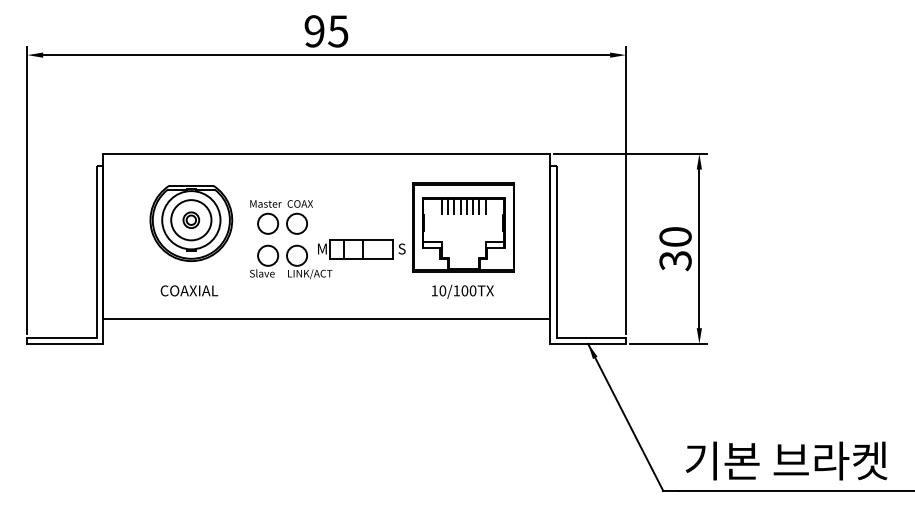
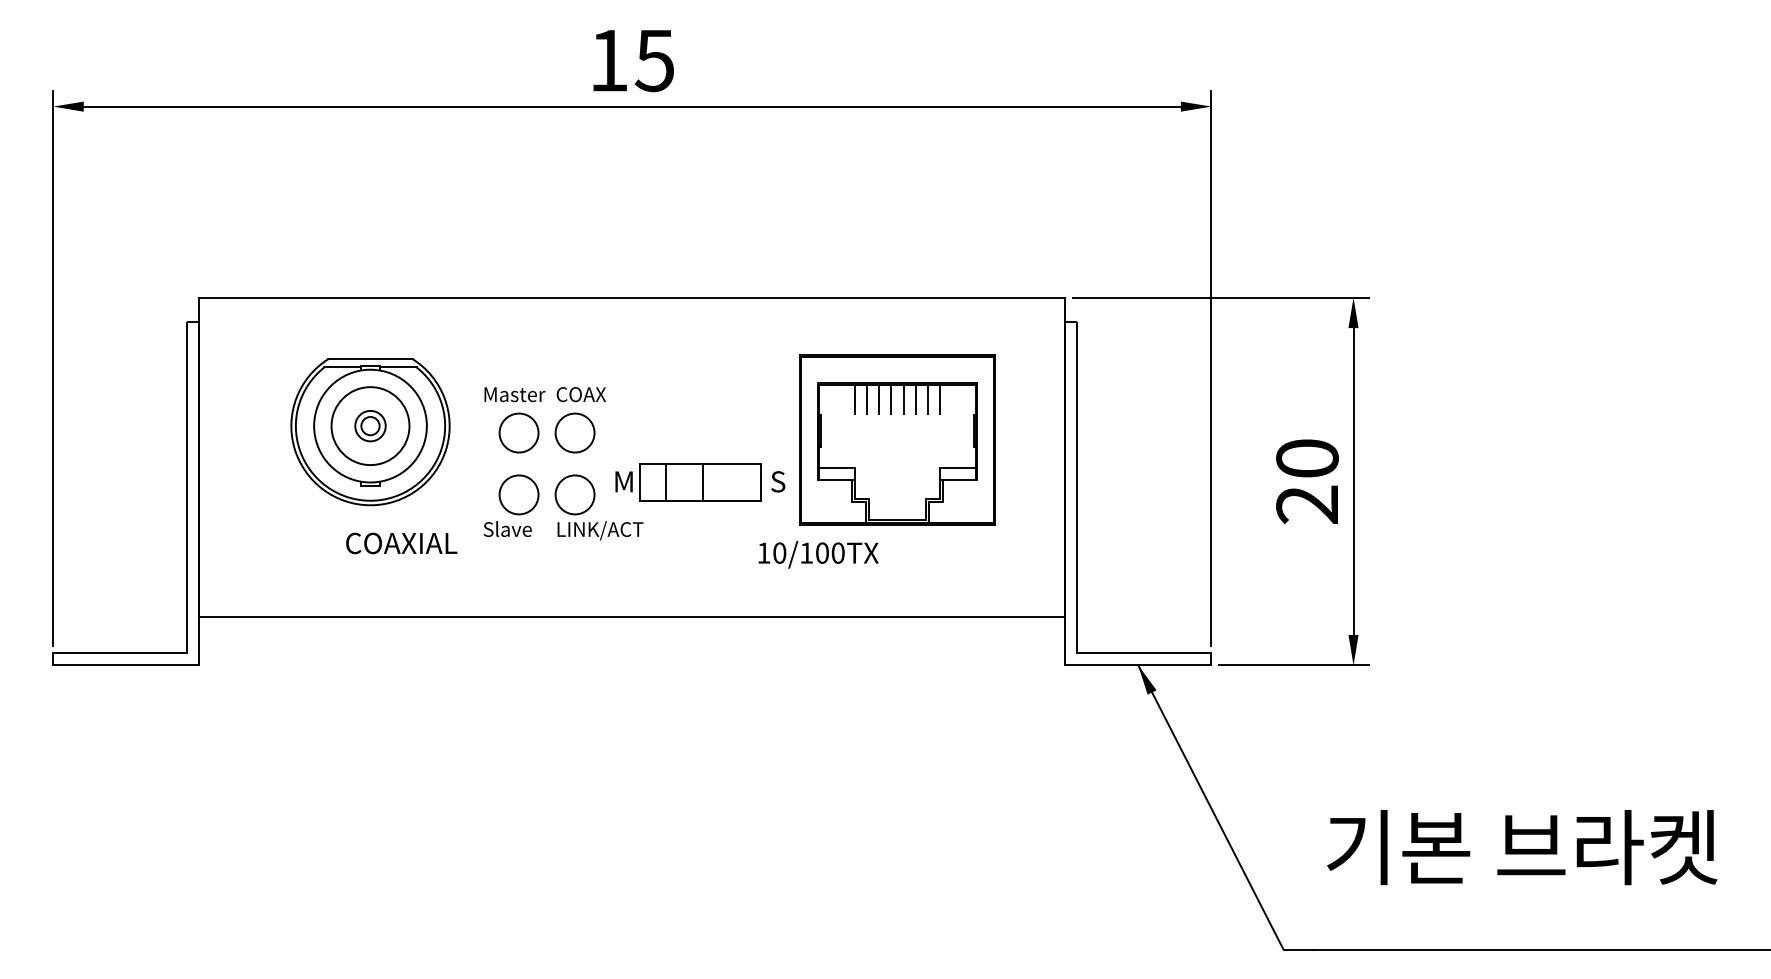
text: (314, 31) -> (608, 60), 95 -> 15
text: (675, 261) -> (1307, 505), 30 -> 20
text: (189, 290) -> (401, 542), moved
text: (462, 291) -> (817, 554), moved
text: (786, 460) -> (1522, 846), moved

